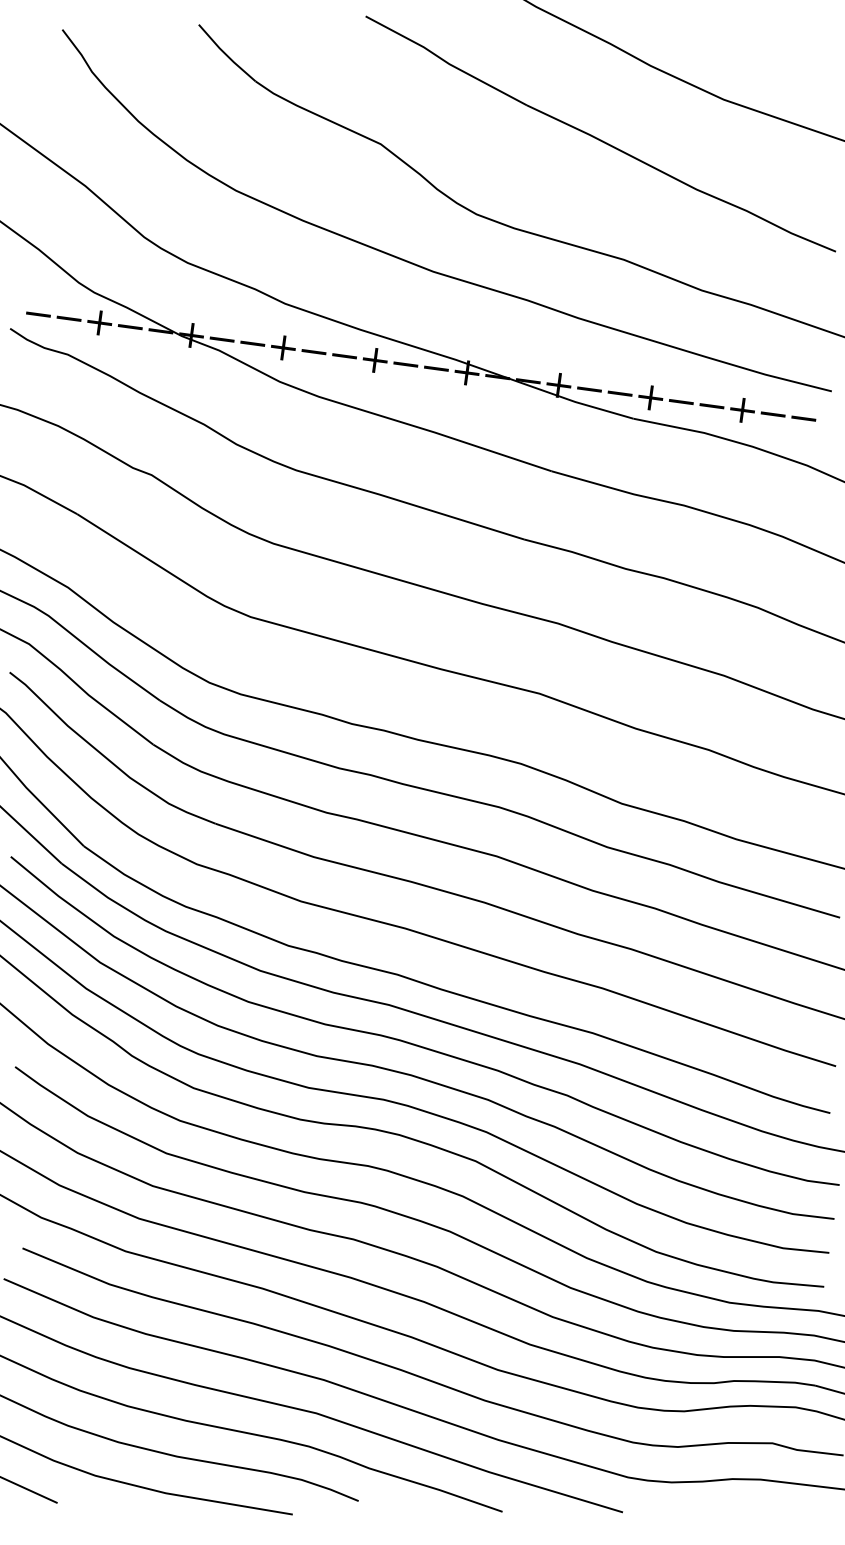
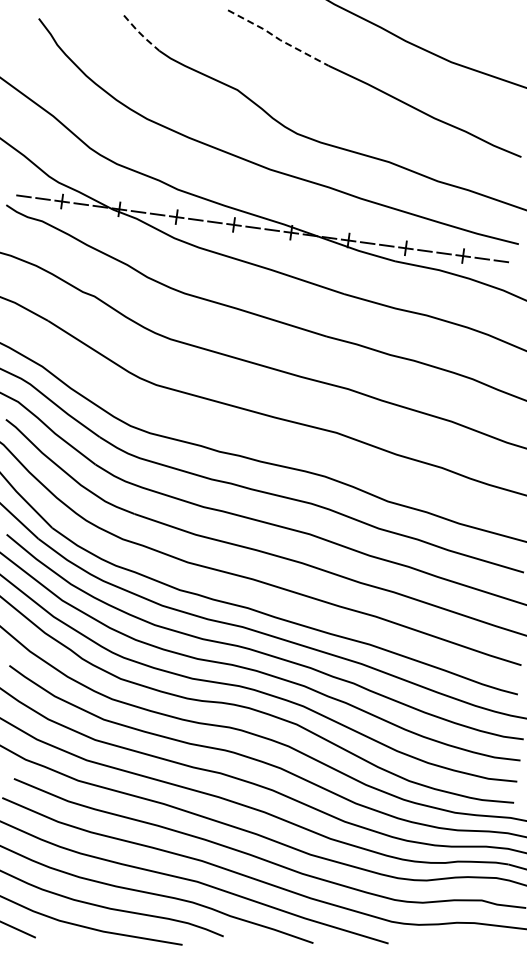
line: (226, 55) -> (141, 34), solid -> dashed
line: (444, 61) -> (277, 38), solid -> dashed

